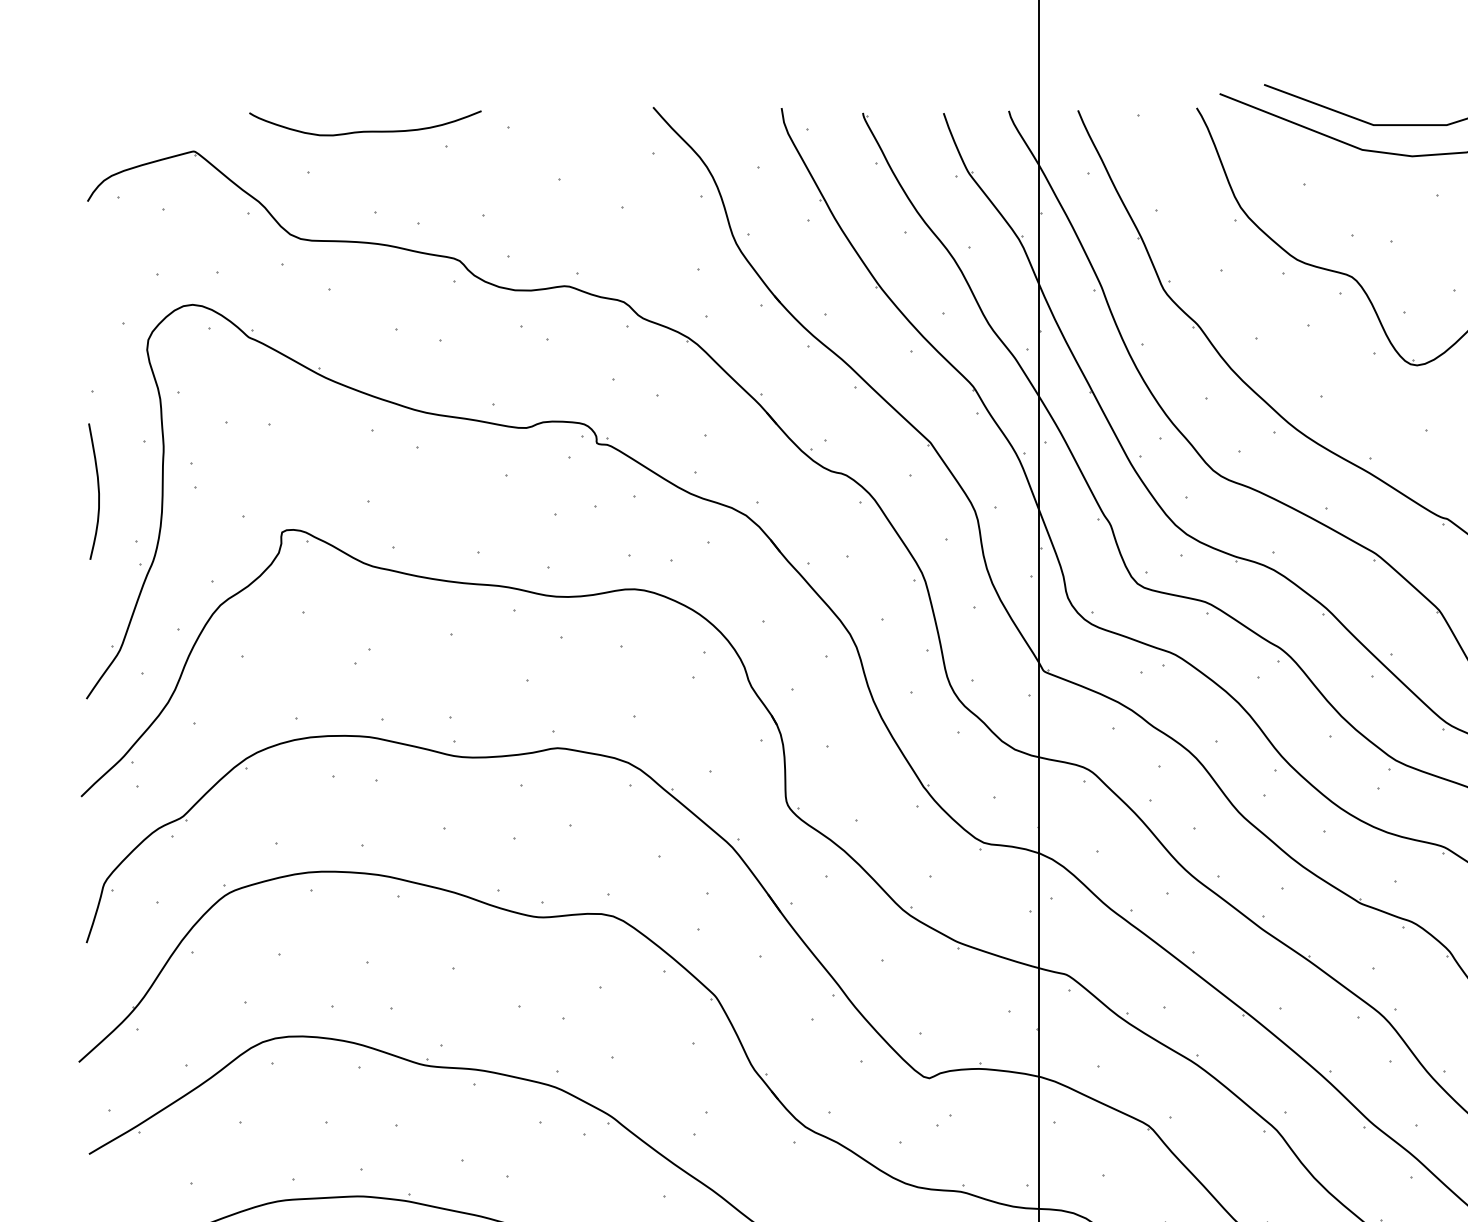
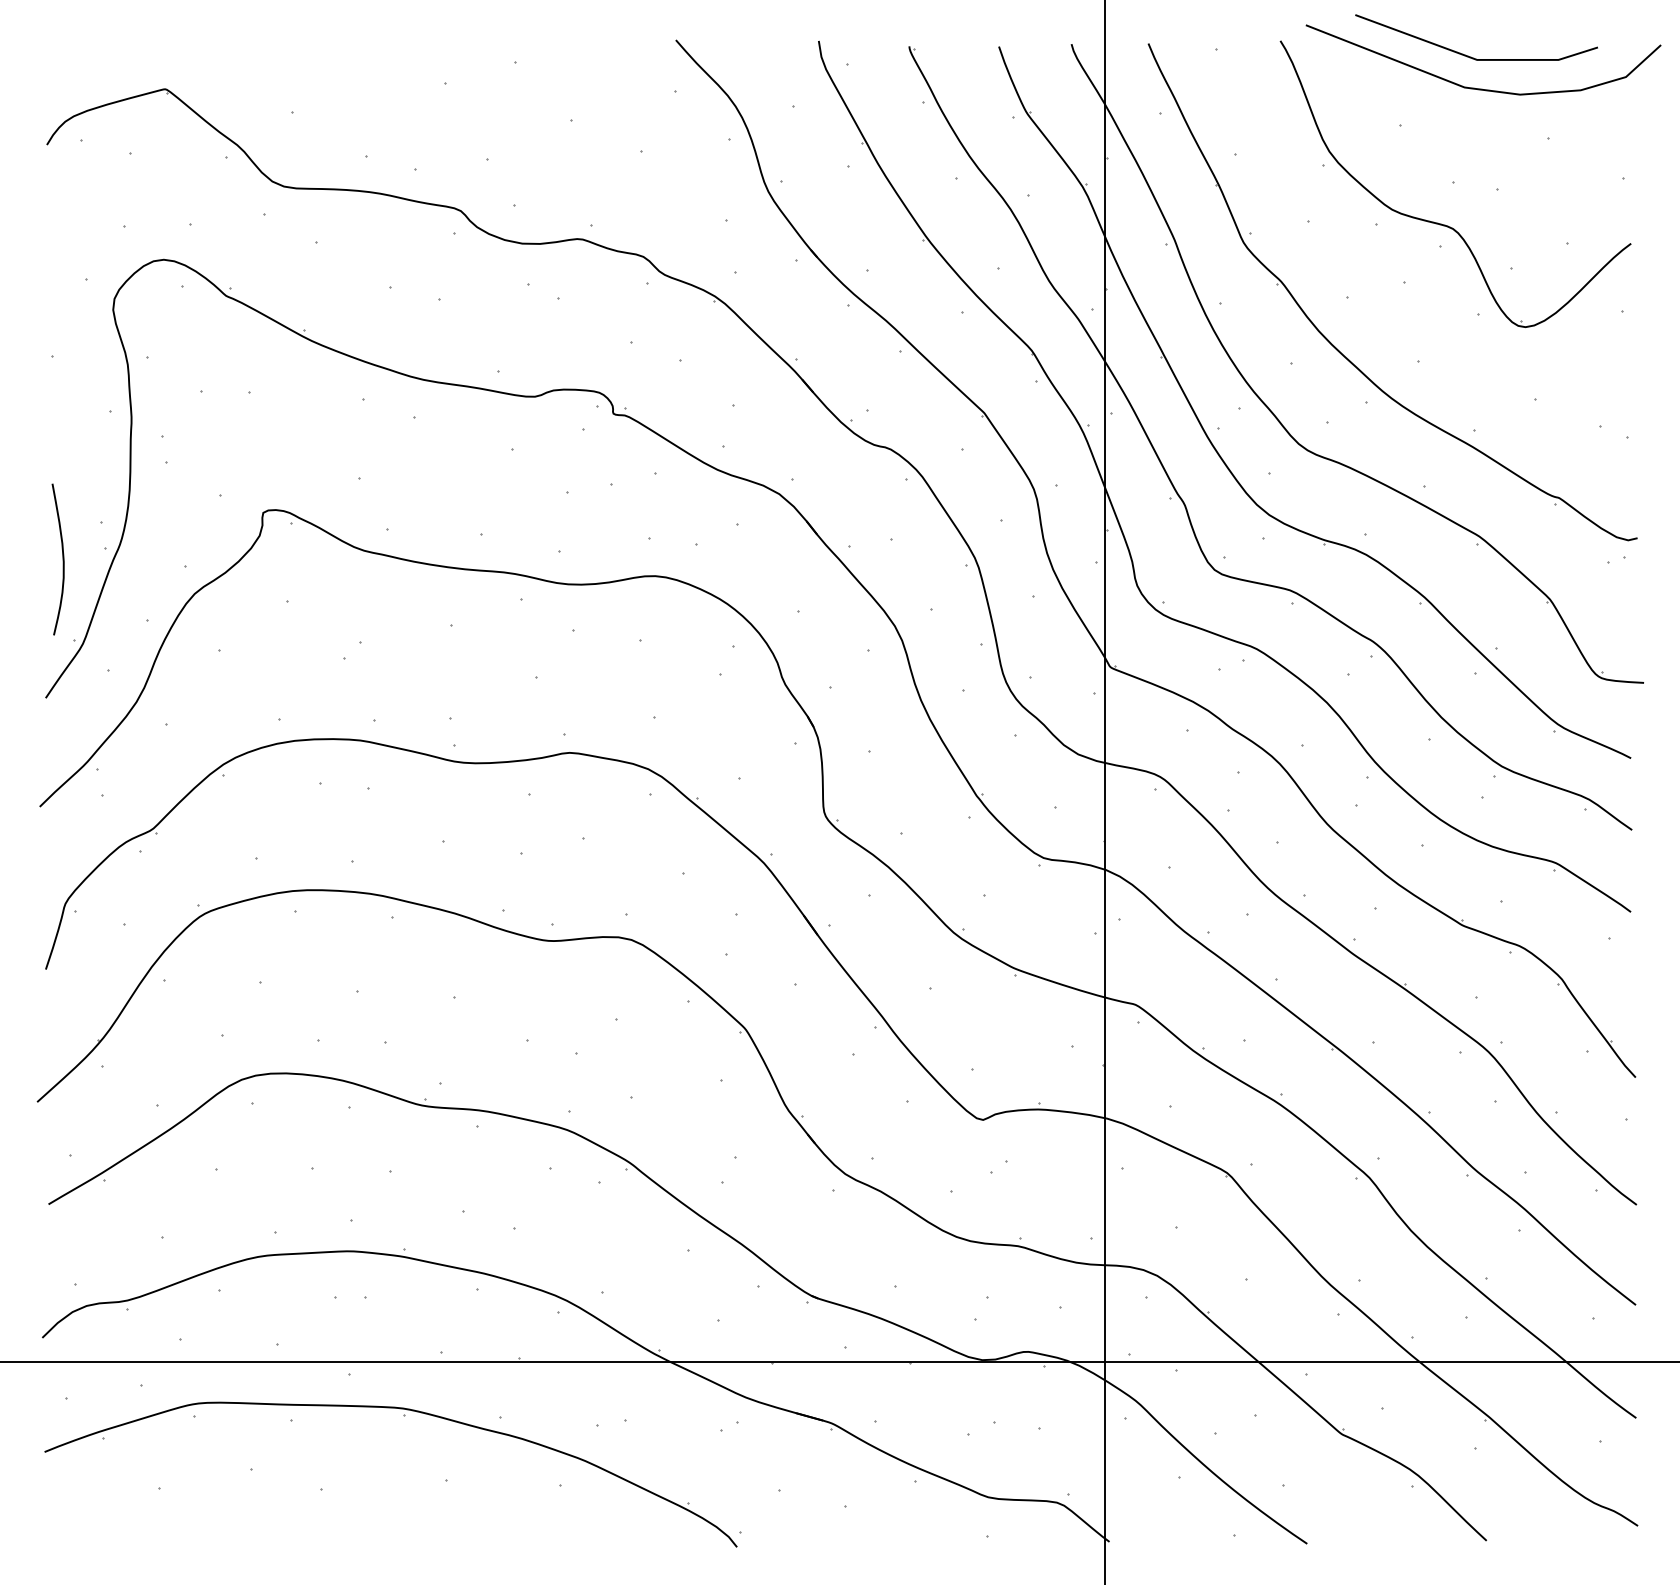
curve: (365, 131) -> (355, 66), removed
curve: (97, 491) -> (62, 559), moved

